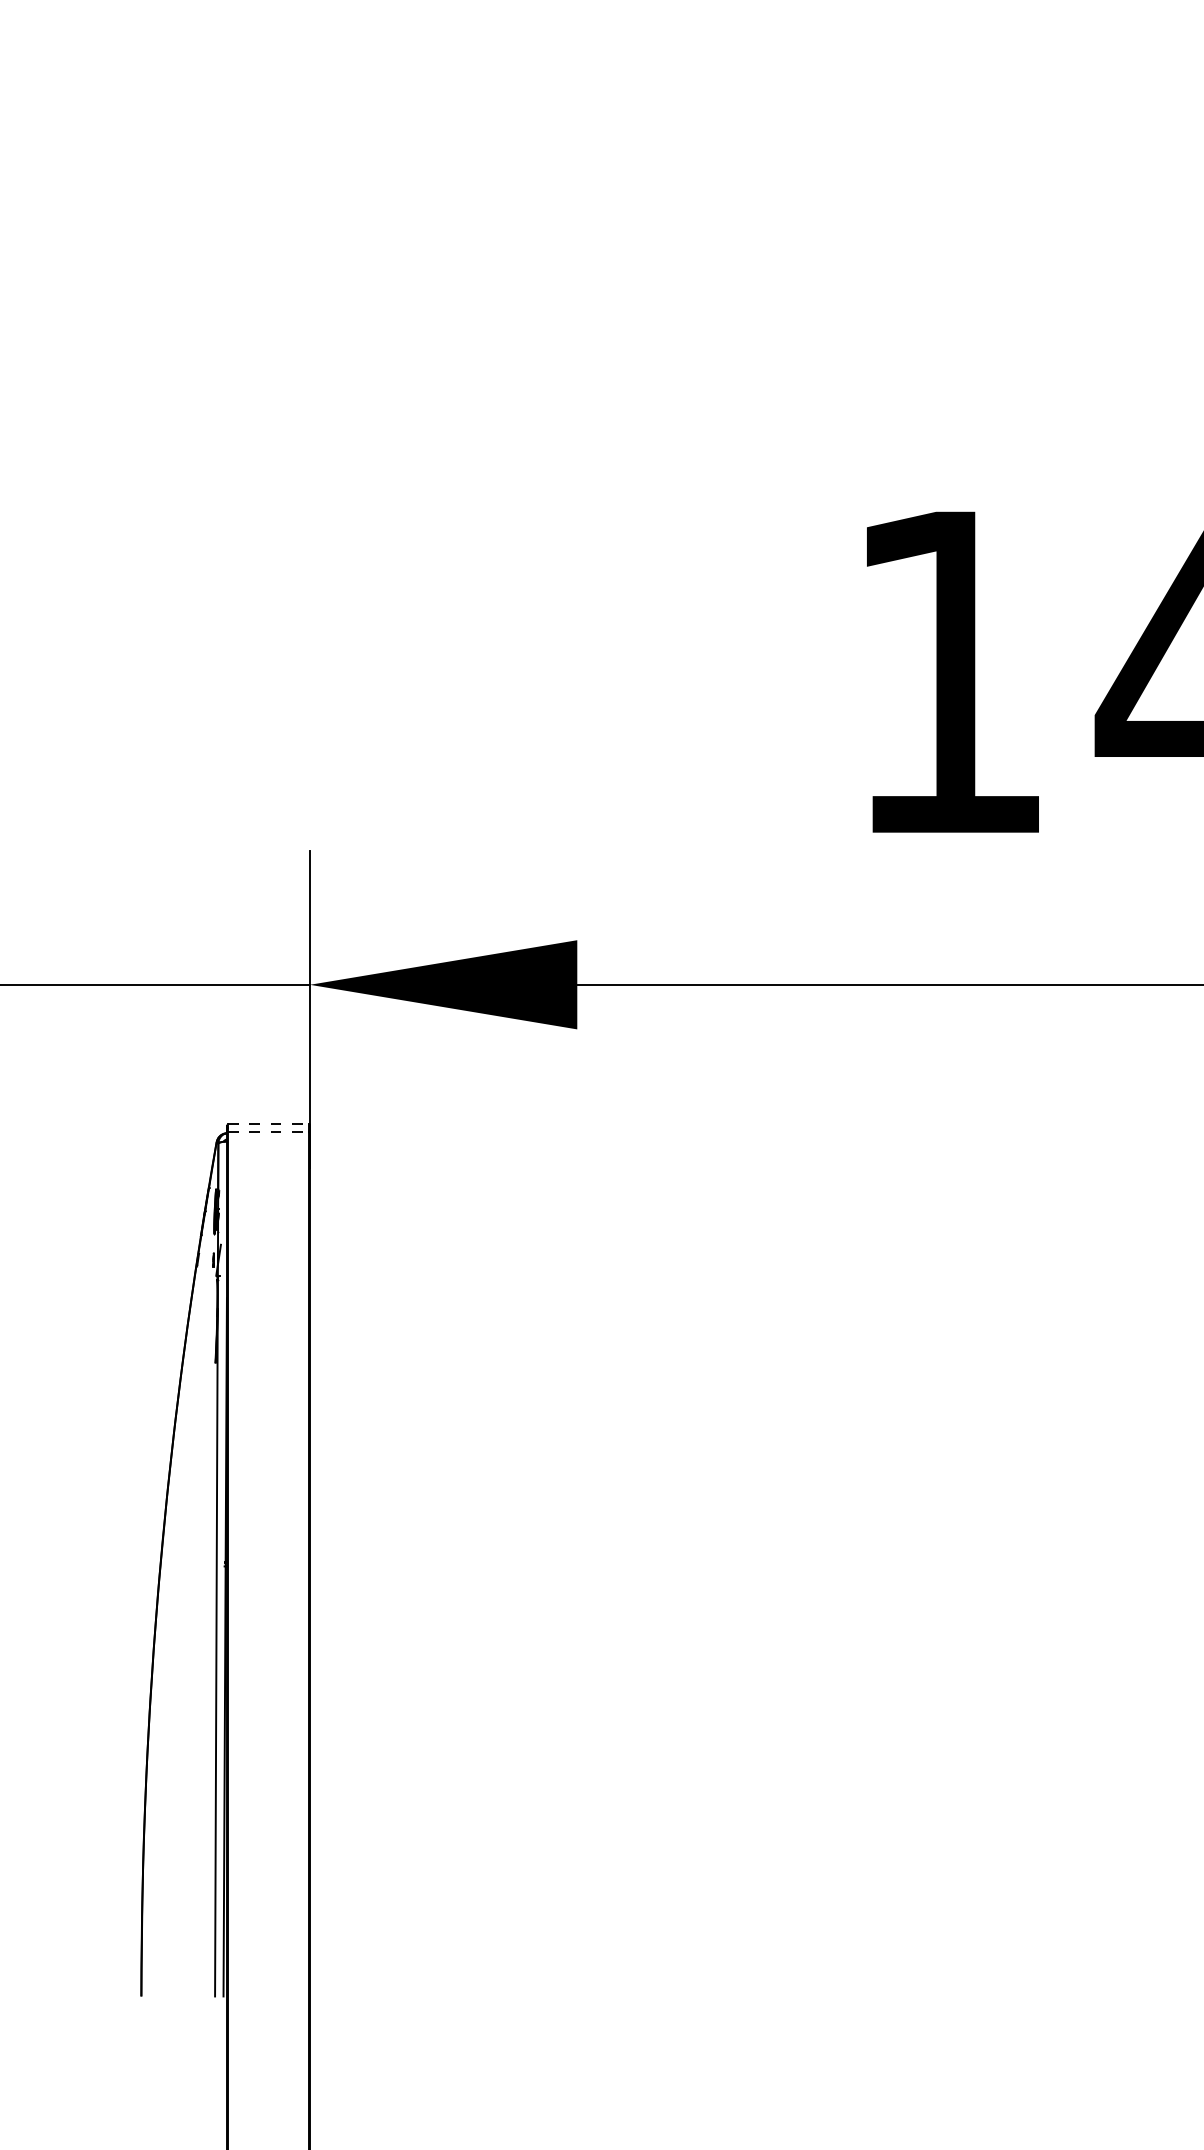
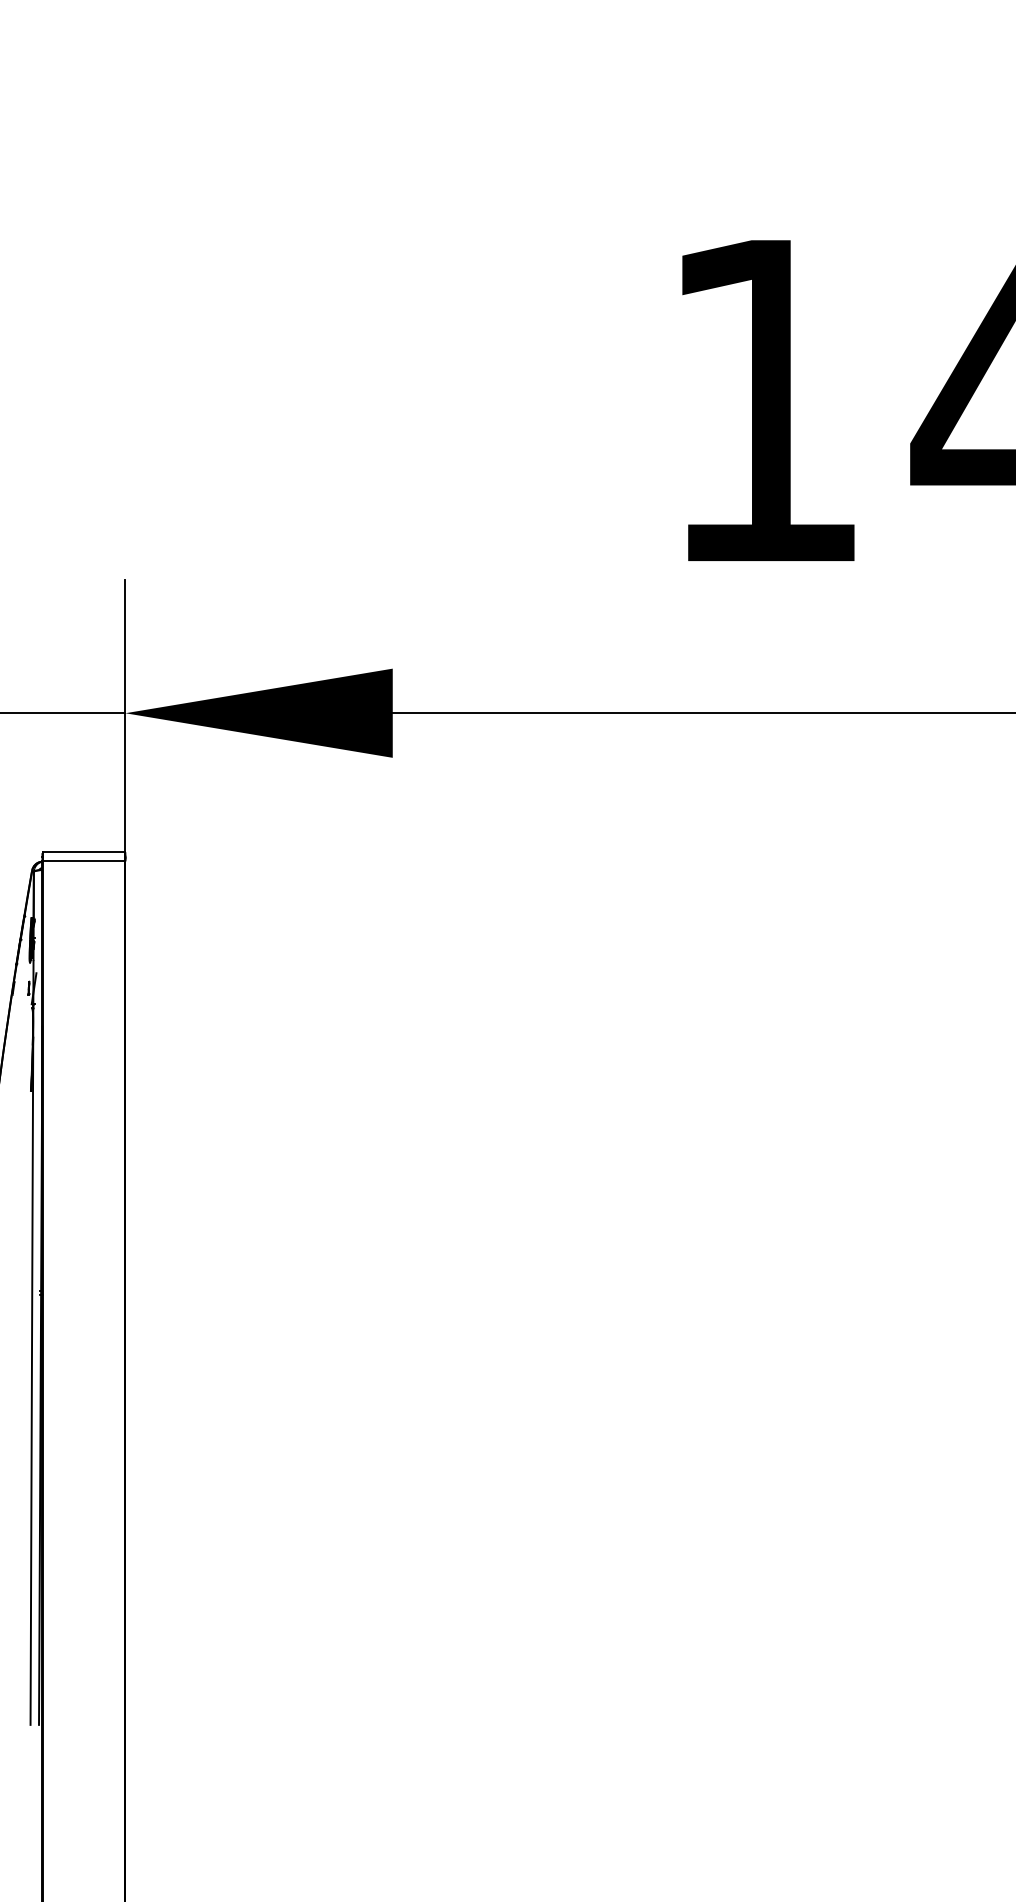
line: (268, 1123) -> (83, 851), dashed -> solid
line: (268, 1132) -> (83, 860), dashed -> solid

